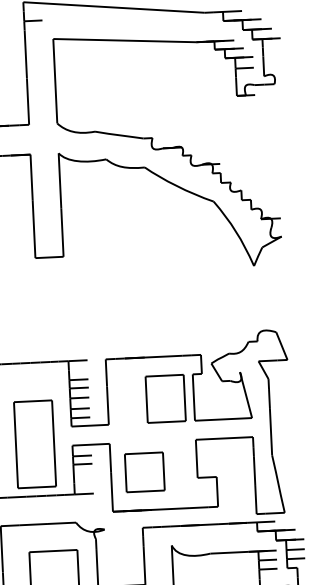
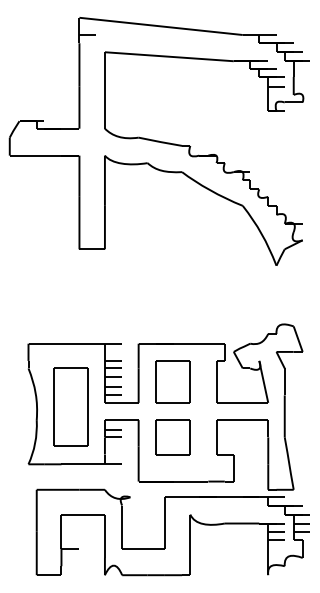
part: (165, 398) -> (172, 381), moved
part: (34, 443) -> (70, 406), moved
part: (144, 472) -> (172, 437), moved

